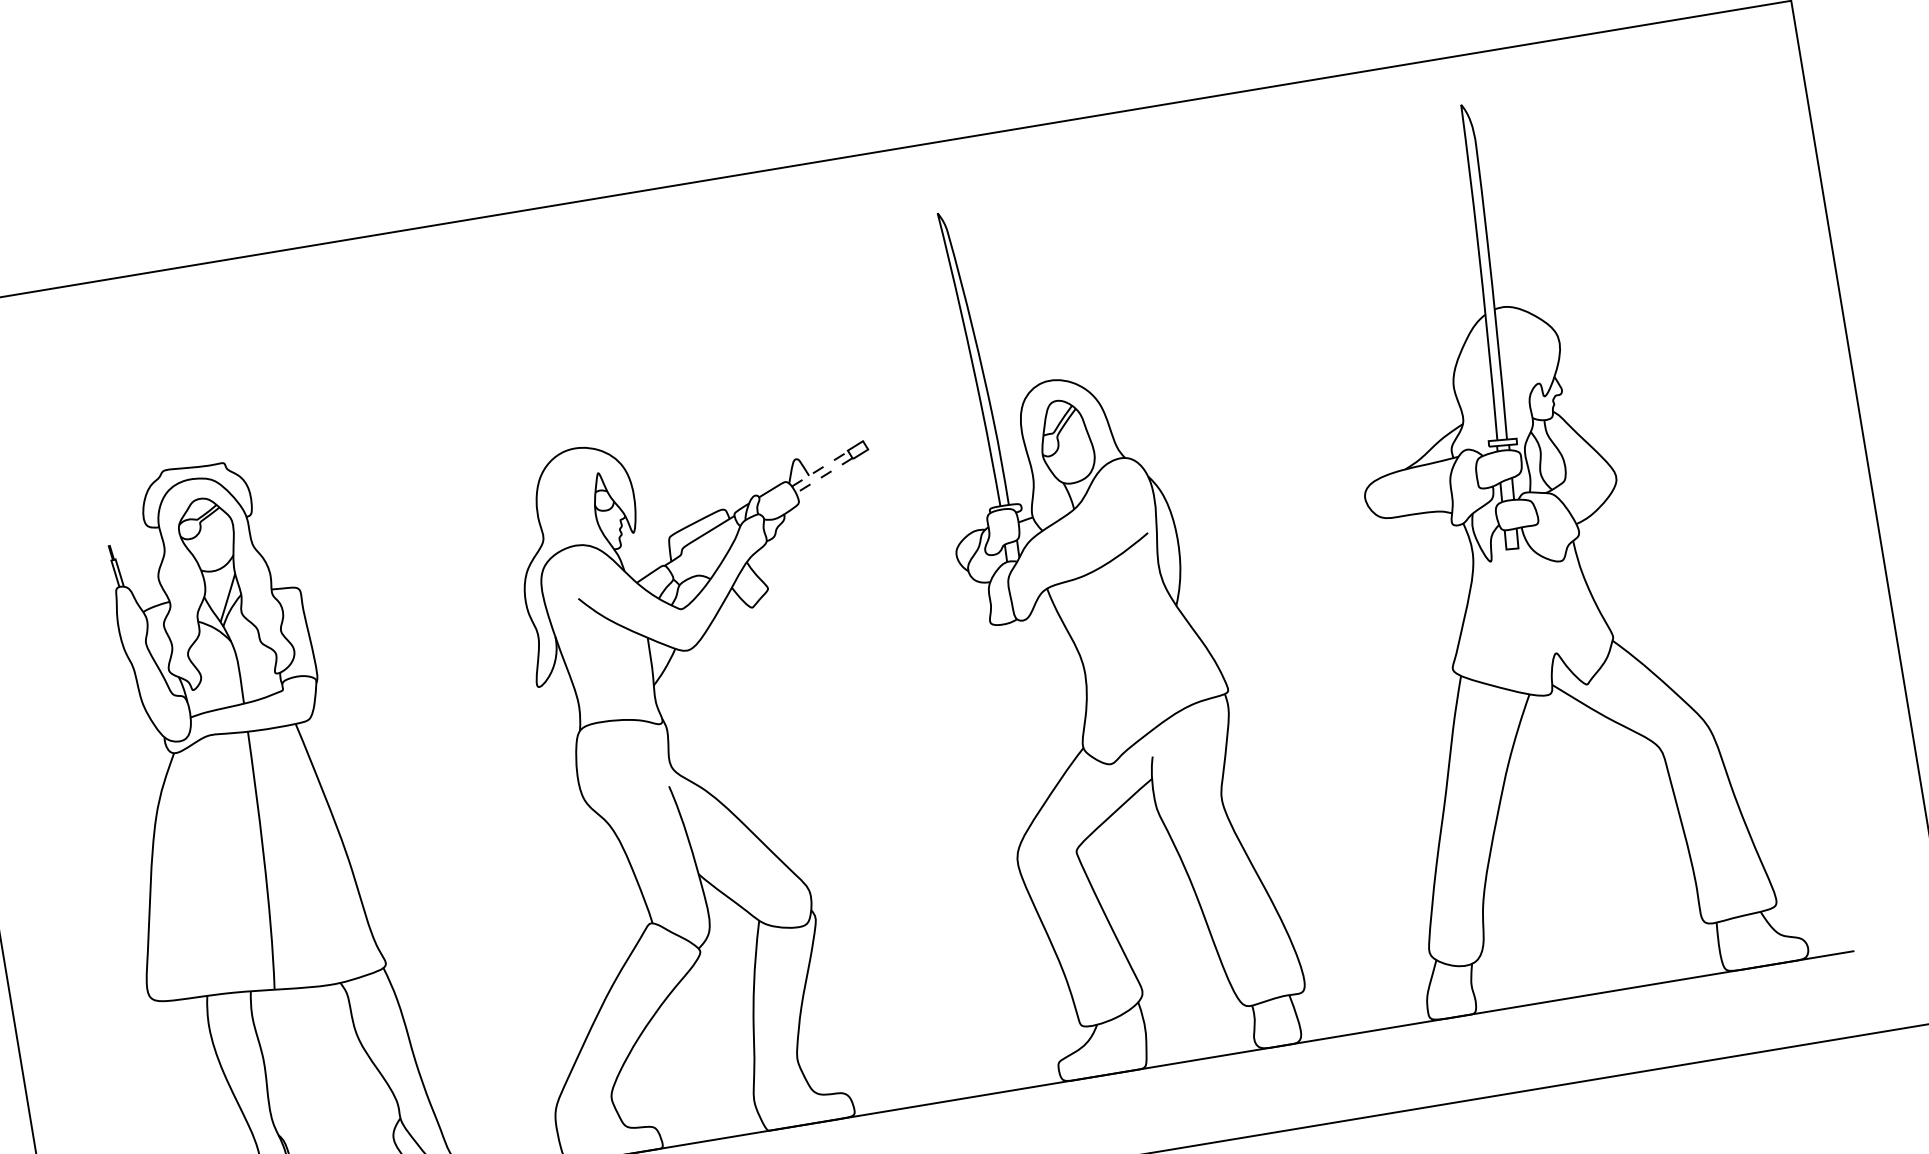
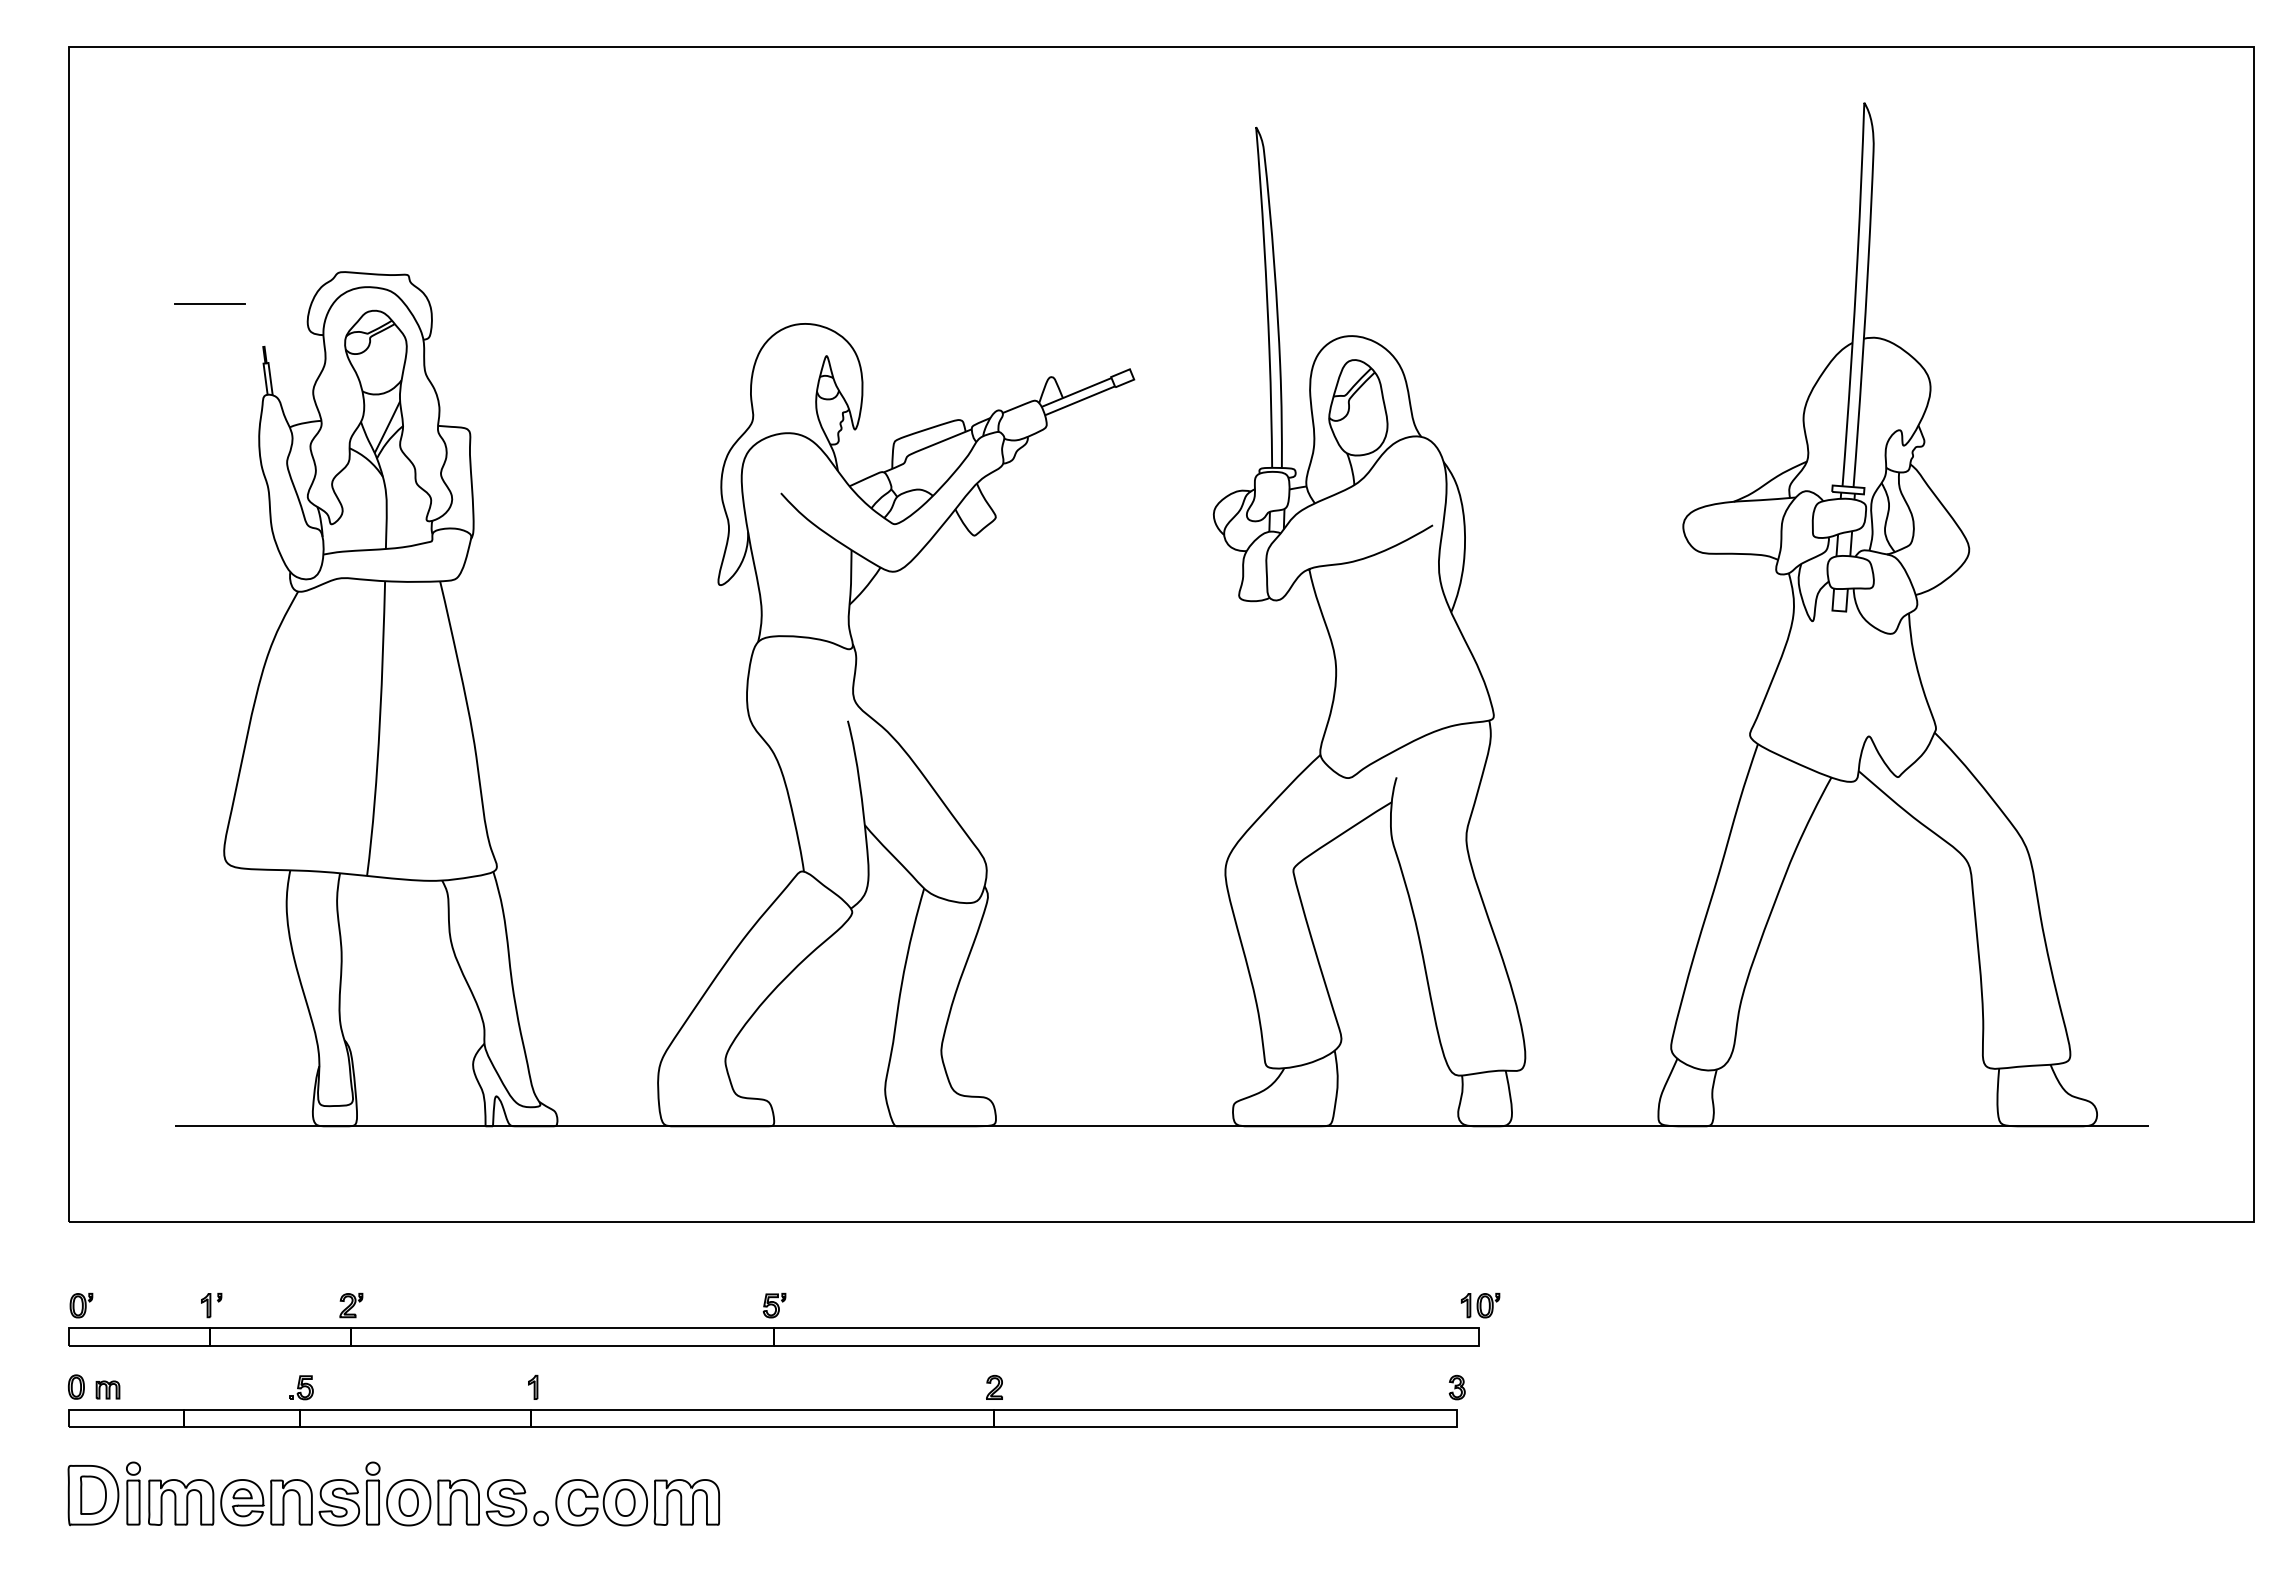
line: (820, 468) -> (1076, 392), dashed -> solid
line: (824, 475) -> (1080, 400), dashed -> solid
line: (55, 516) -> (209, 303), added

